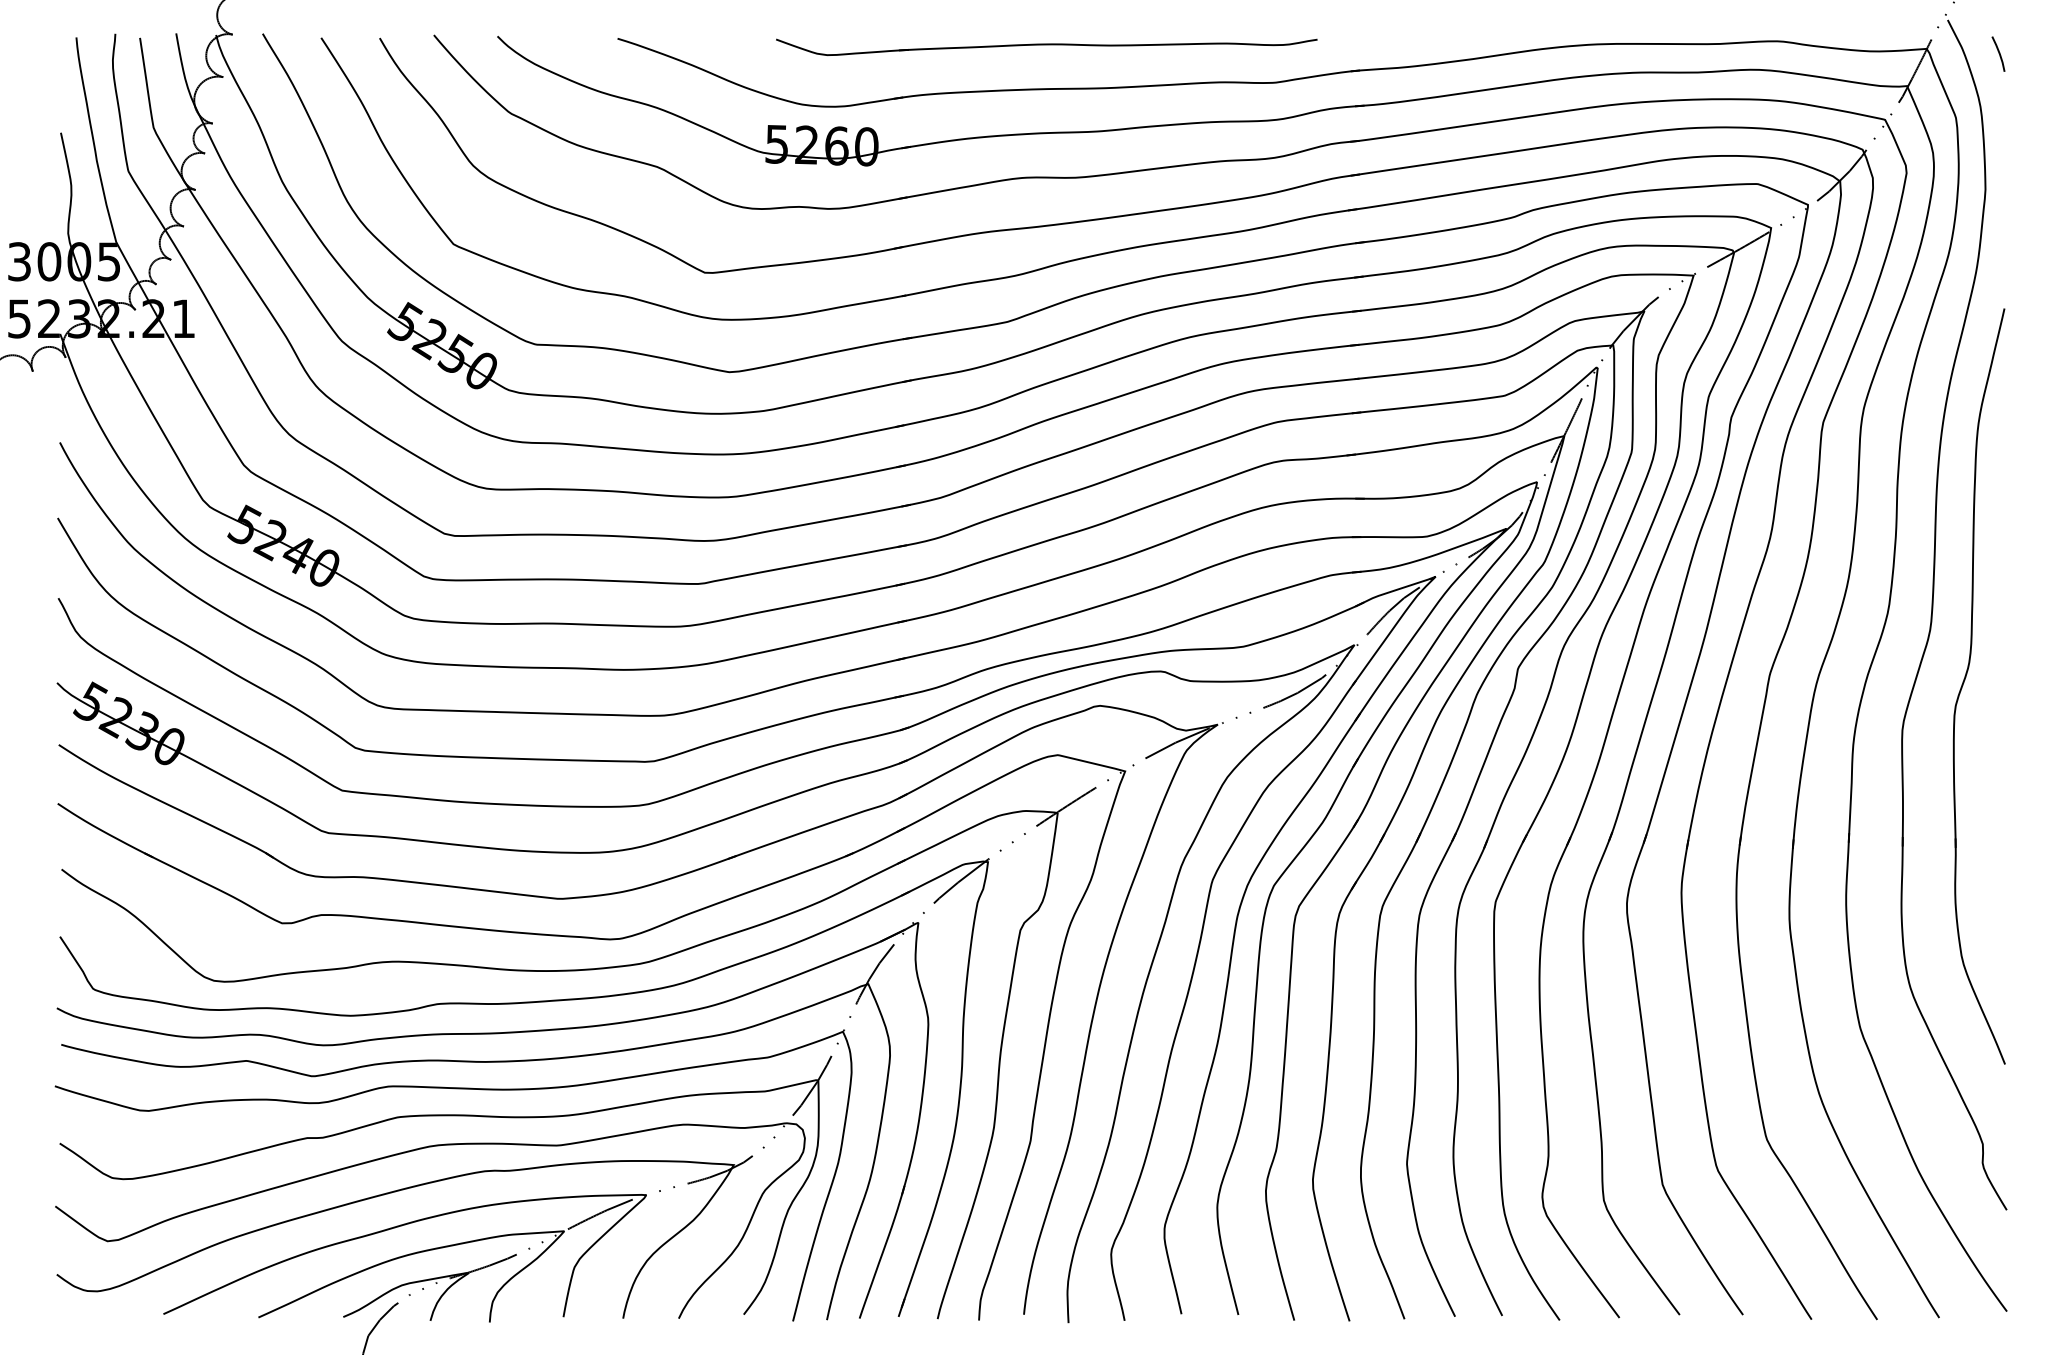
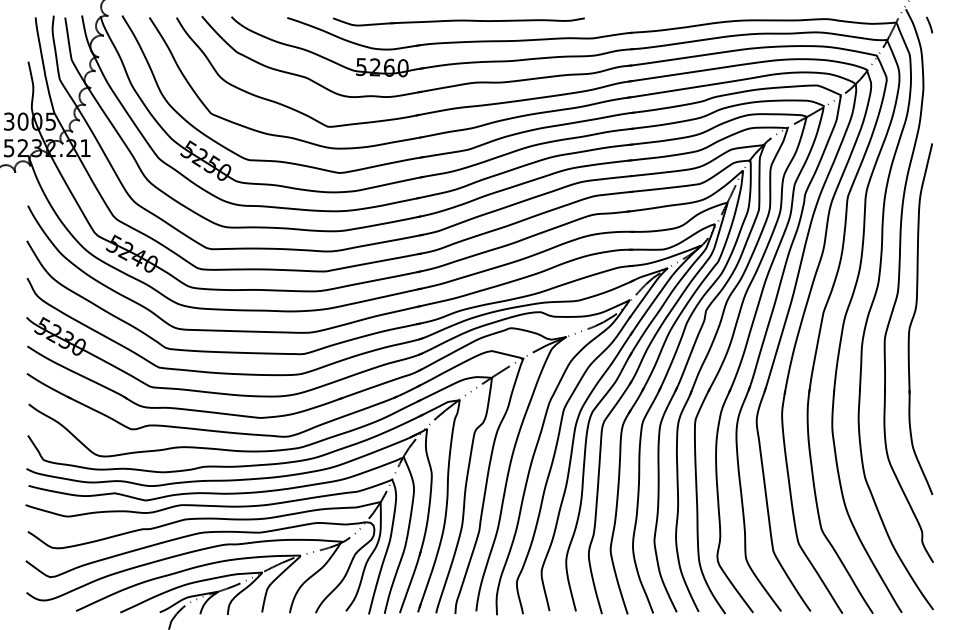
part: (1045, 46) -> (458, 21), moved

